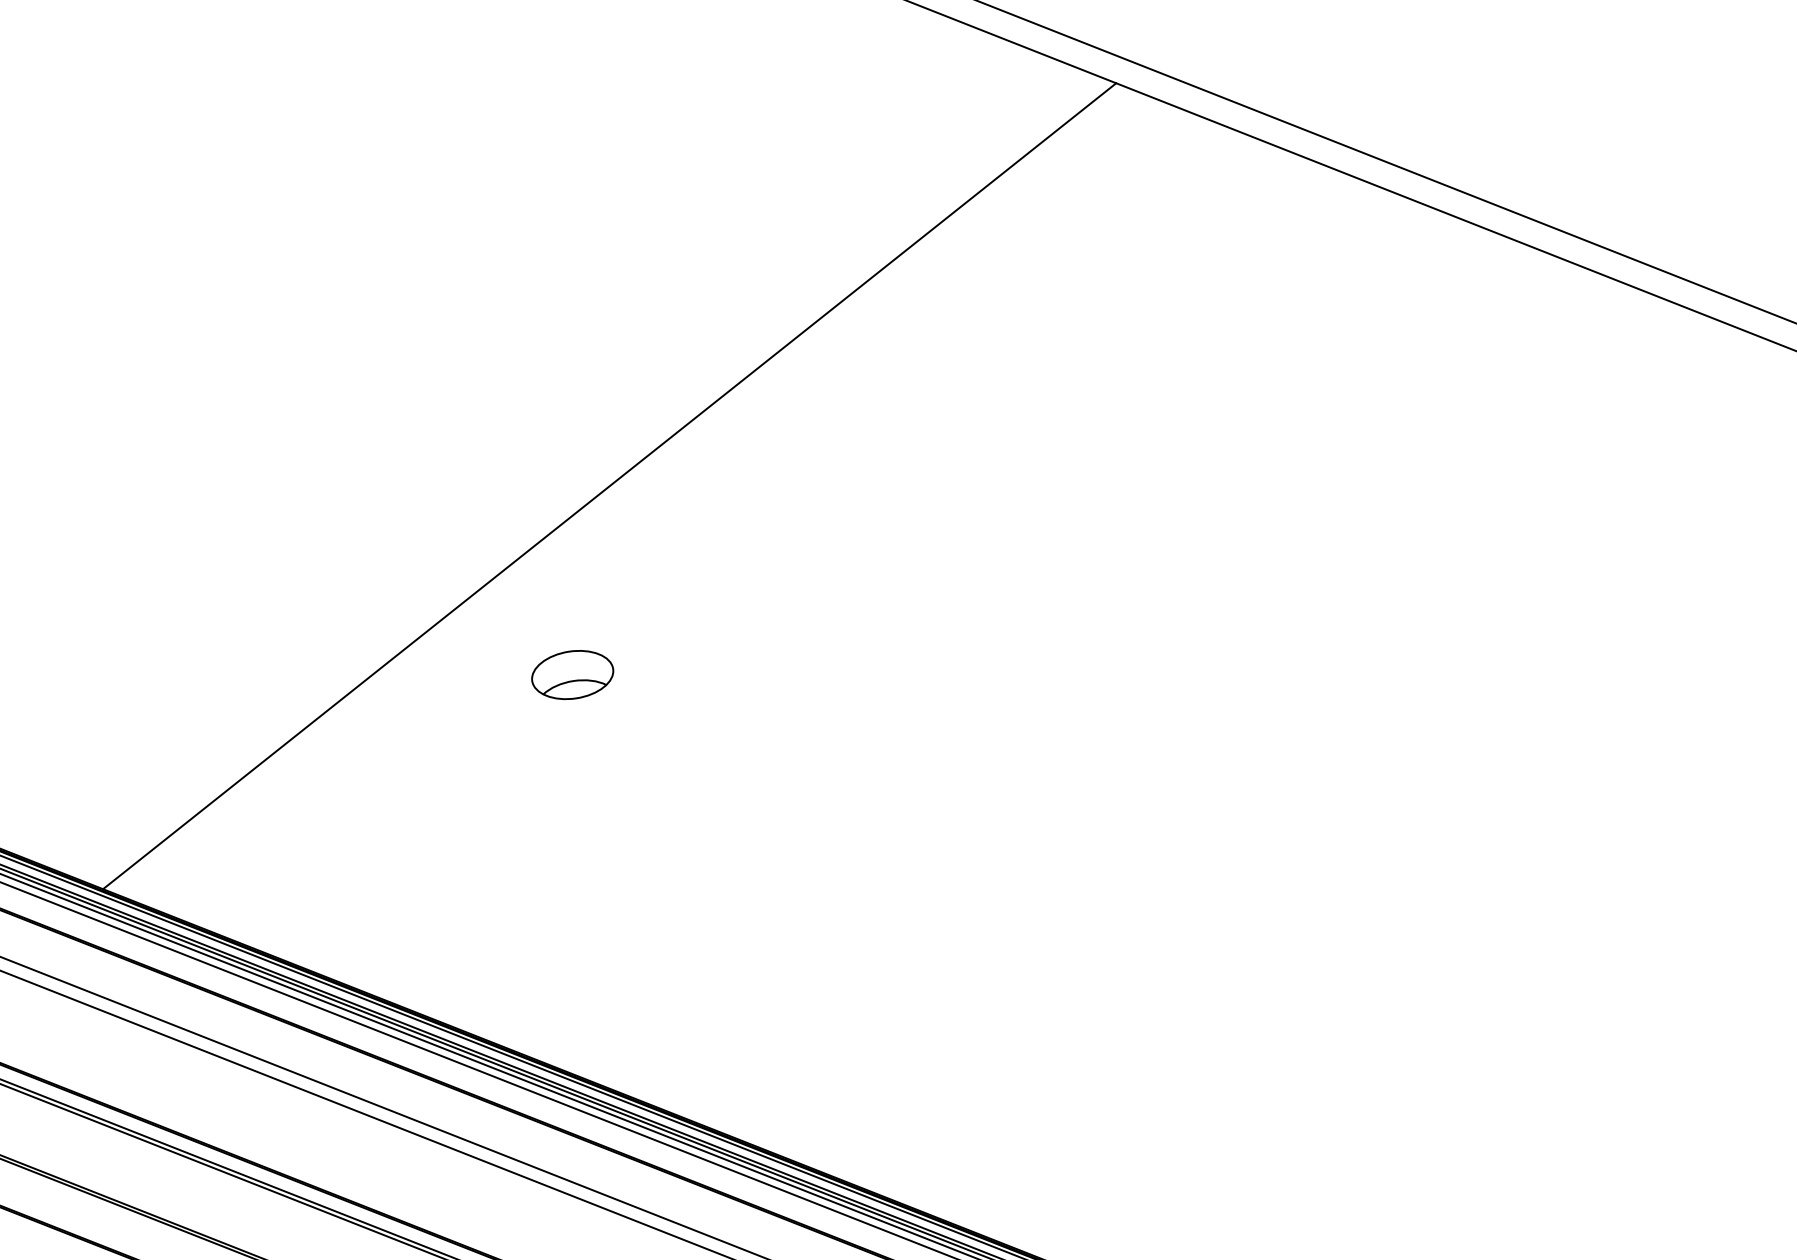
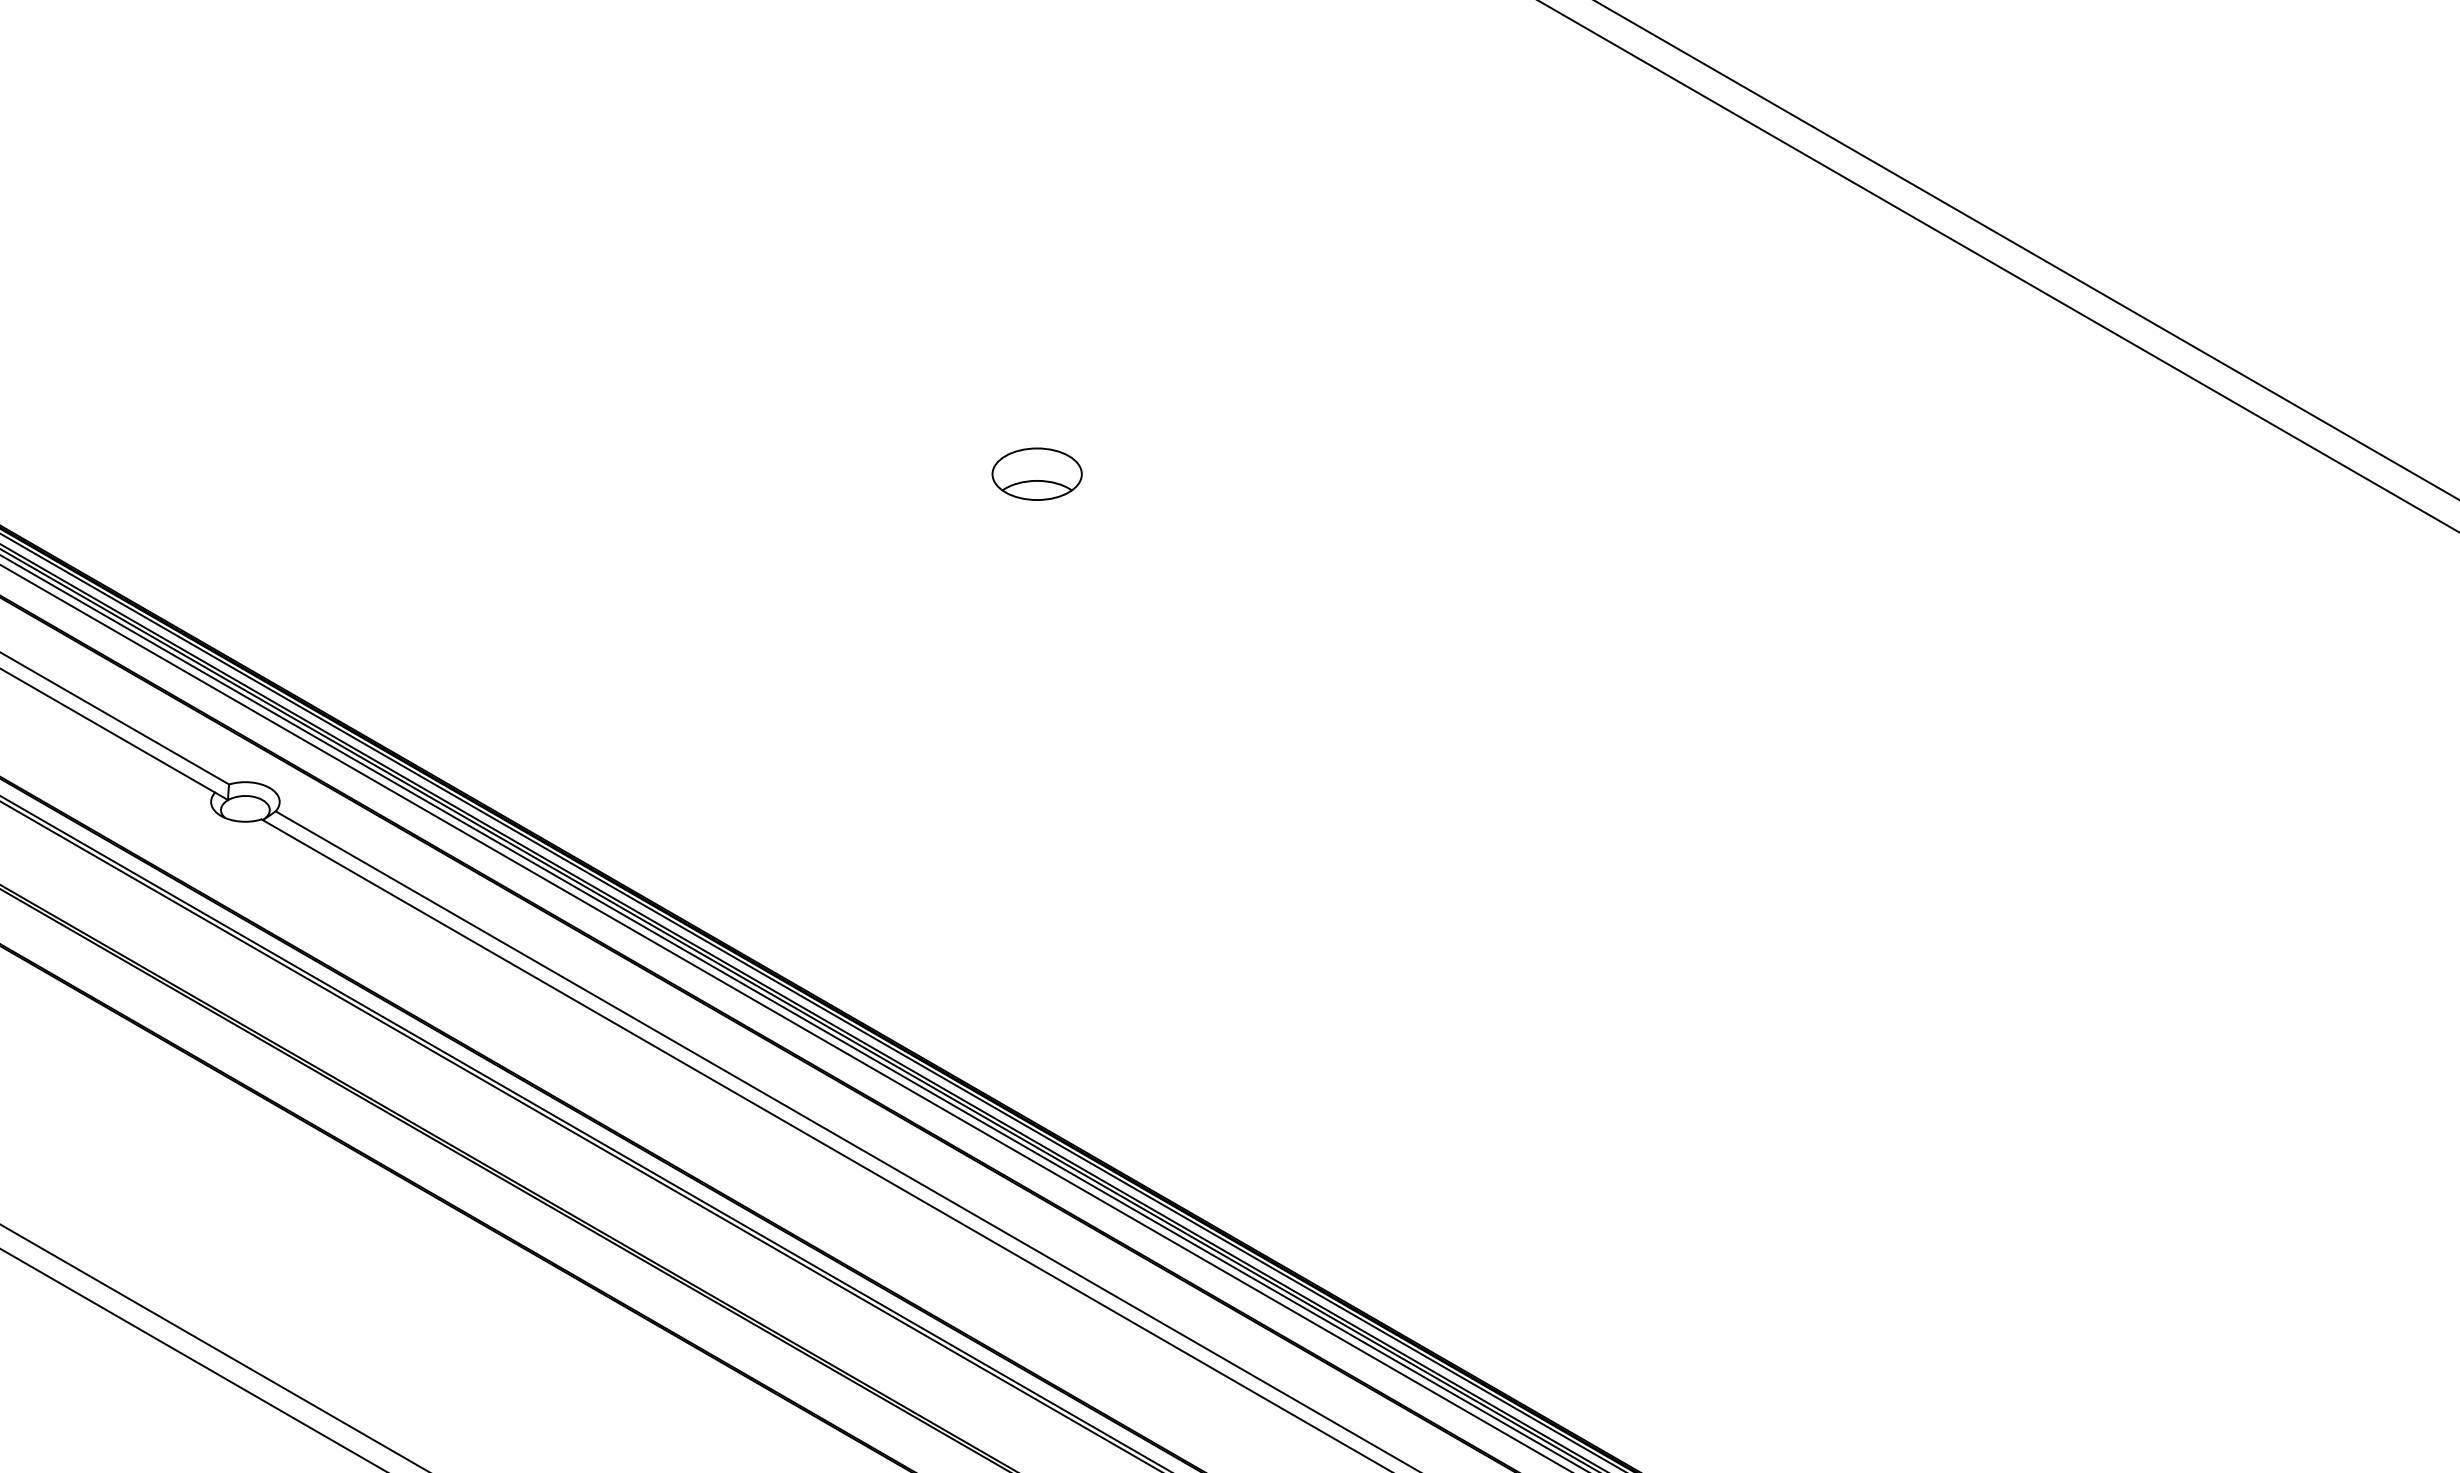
line: (609, 486) -> (1017, 406), removed
part: (571, 674) -> (1036, 473), moved

